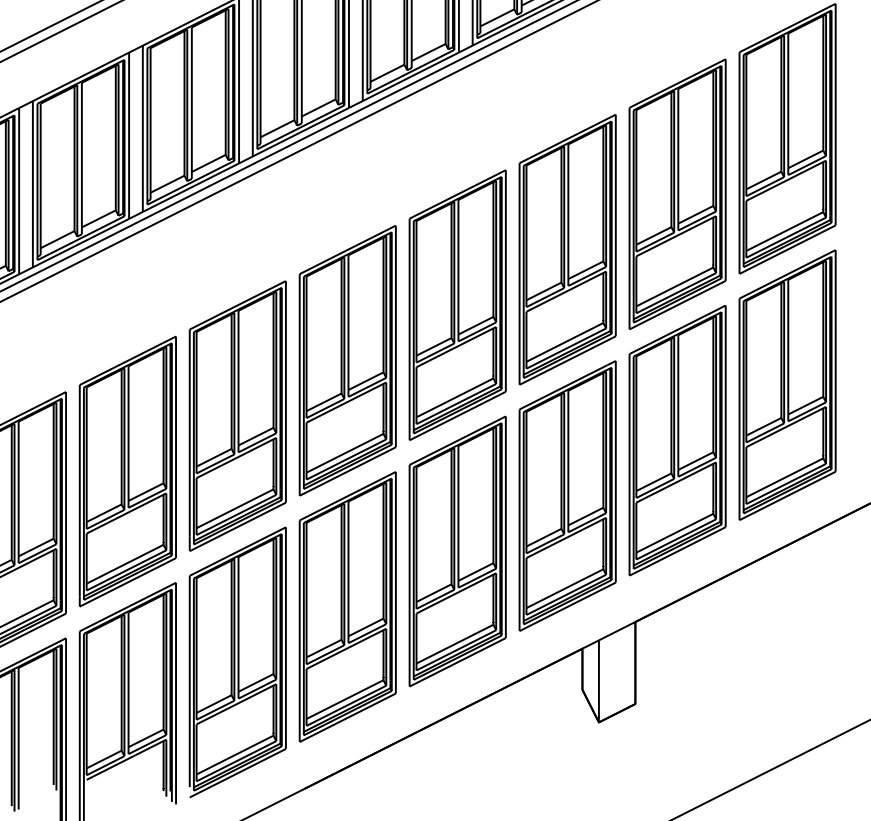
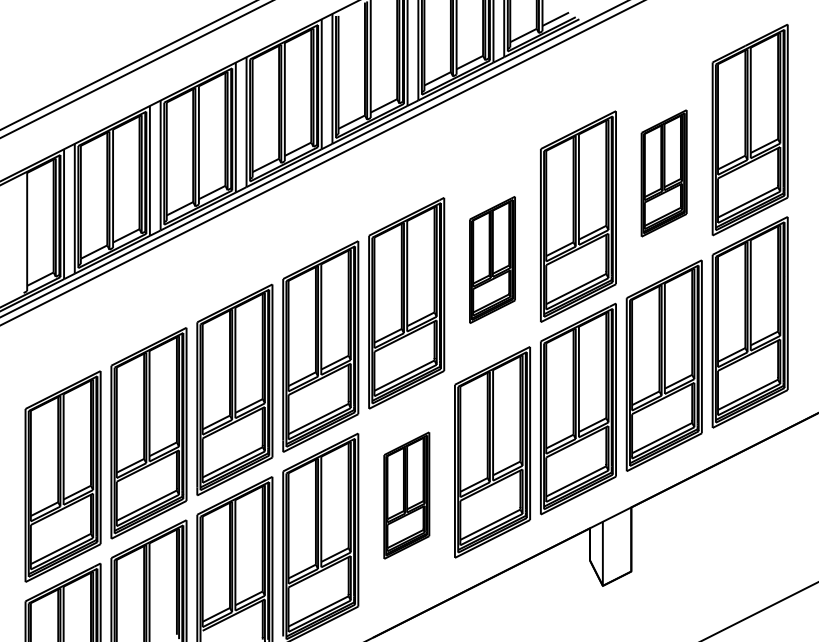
part: (676, 194) -> (663, 173), size x0.6
part: (457, 304) -> (492, 259), size x0.6
part: (347, 606) -> (406, 495), size x0.6

